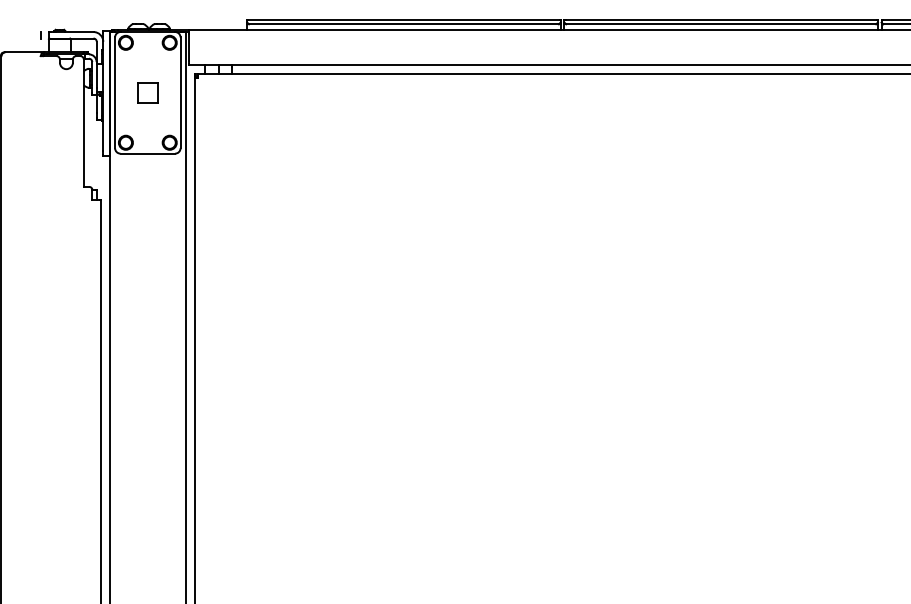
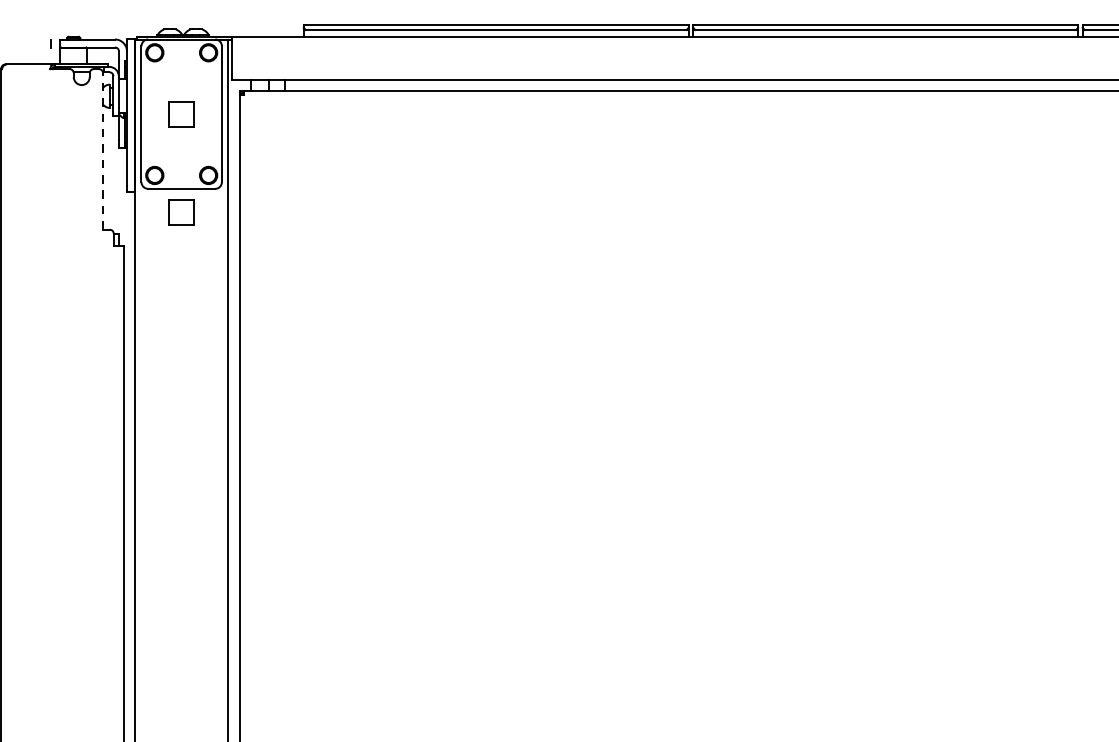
line: (83, 123) -> (102, 151), solid -> dashed
part: (147, 172) -> (181, 211), added

